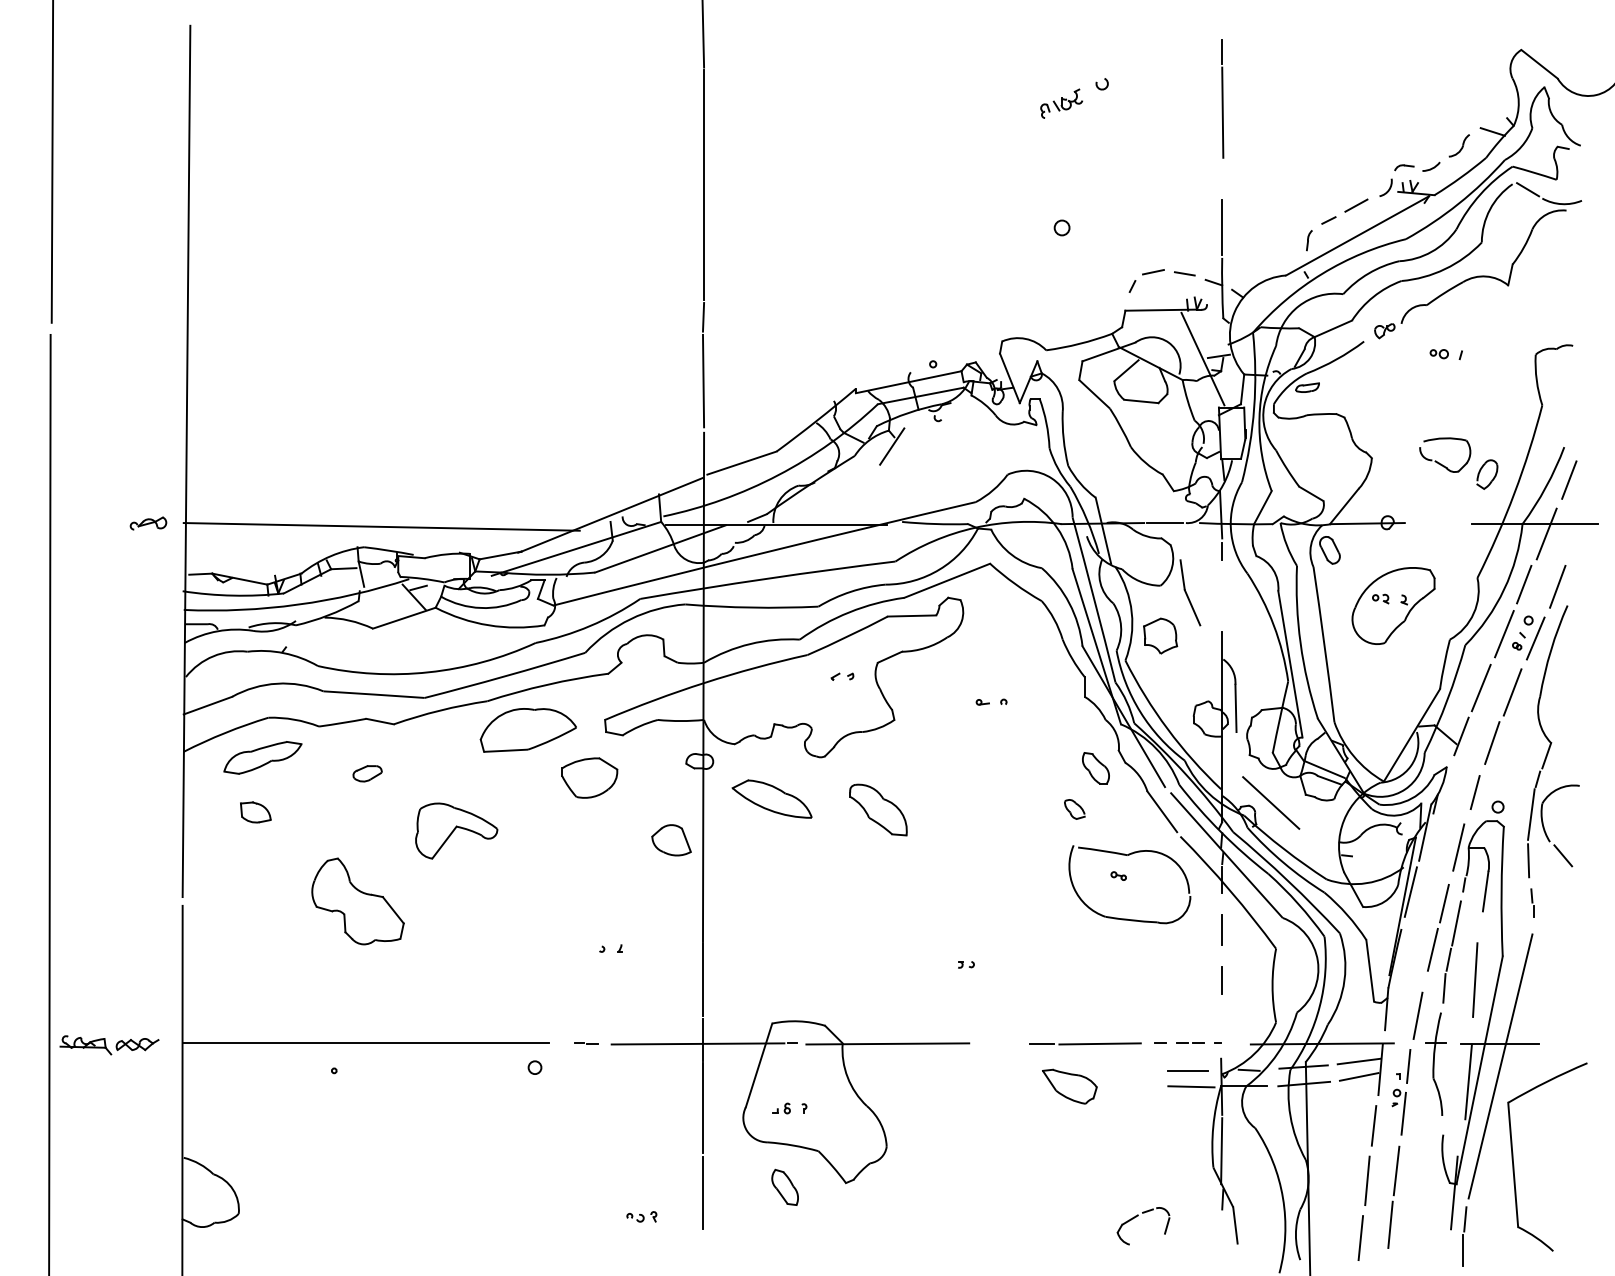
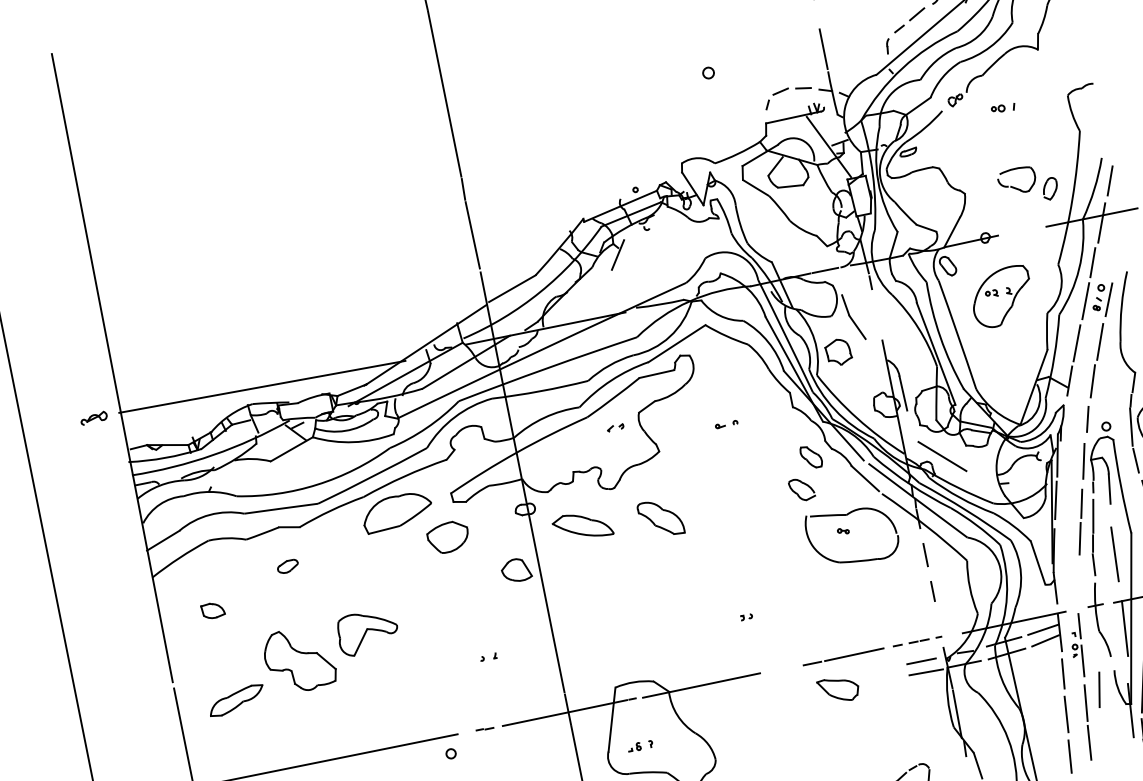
line: (1557, 586) -> (1117, 259), removed
part: (262, 757) -> (236, 700), moved
part: (1074, 809) -> (801, 489), size x1.6
part: (456, 830) -> (367, 631), moved
line: (1417, 1015) -> (1099, 689), moved

